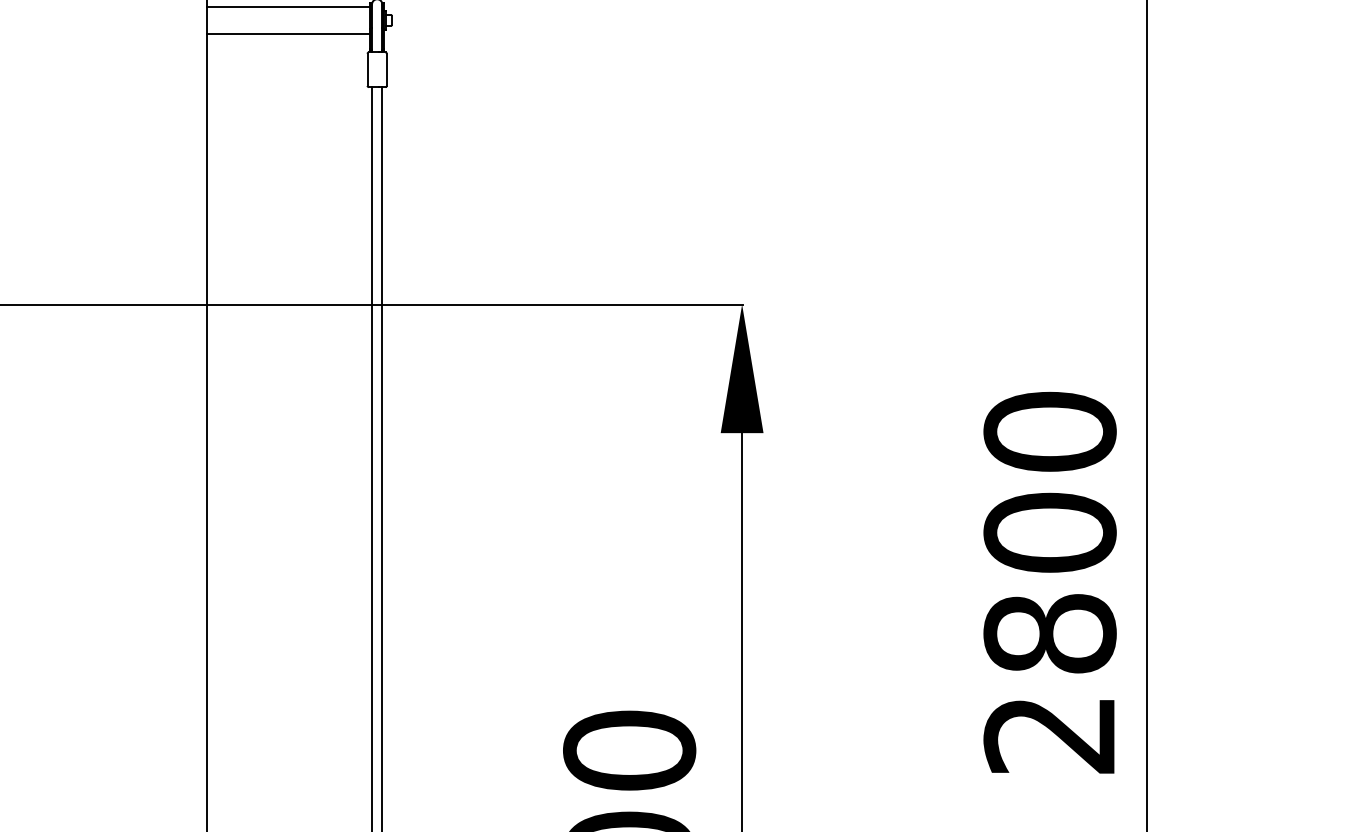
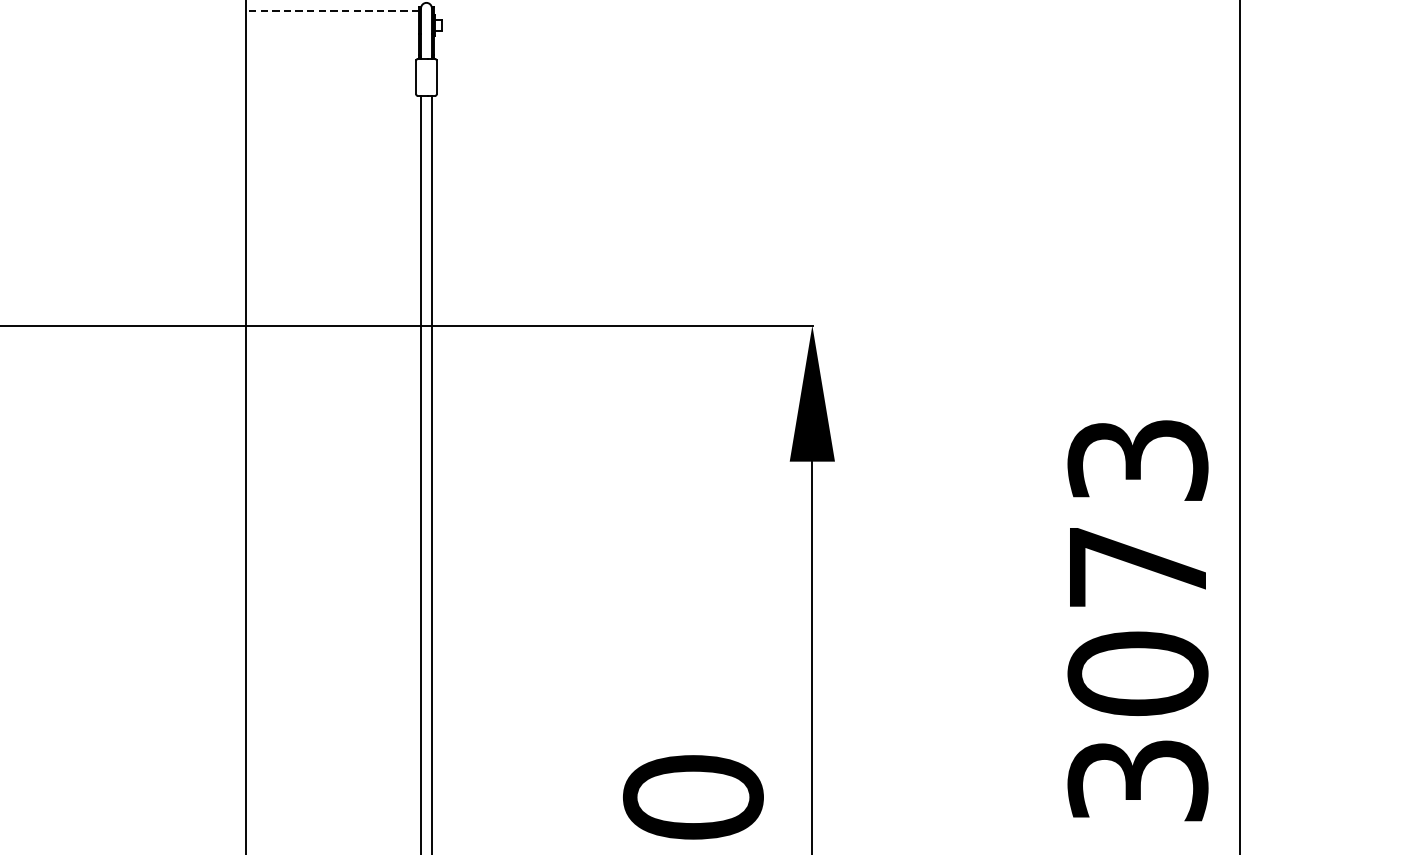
line: (288, 6) -> (332, 10), solid -> dashed
line: (288, 34) -> (332, 40), removed
text: (1049, 582) -> (1137, 619), 2800 -> 3073

